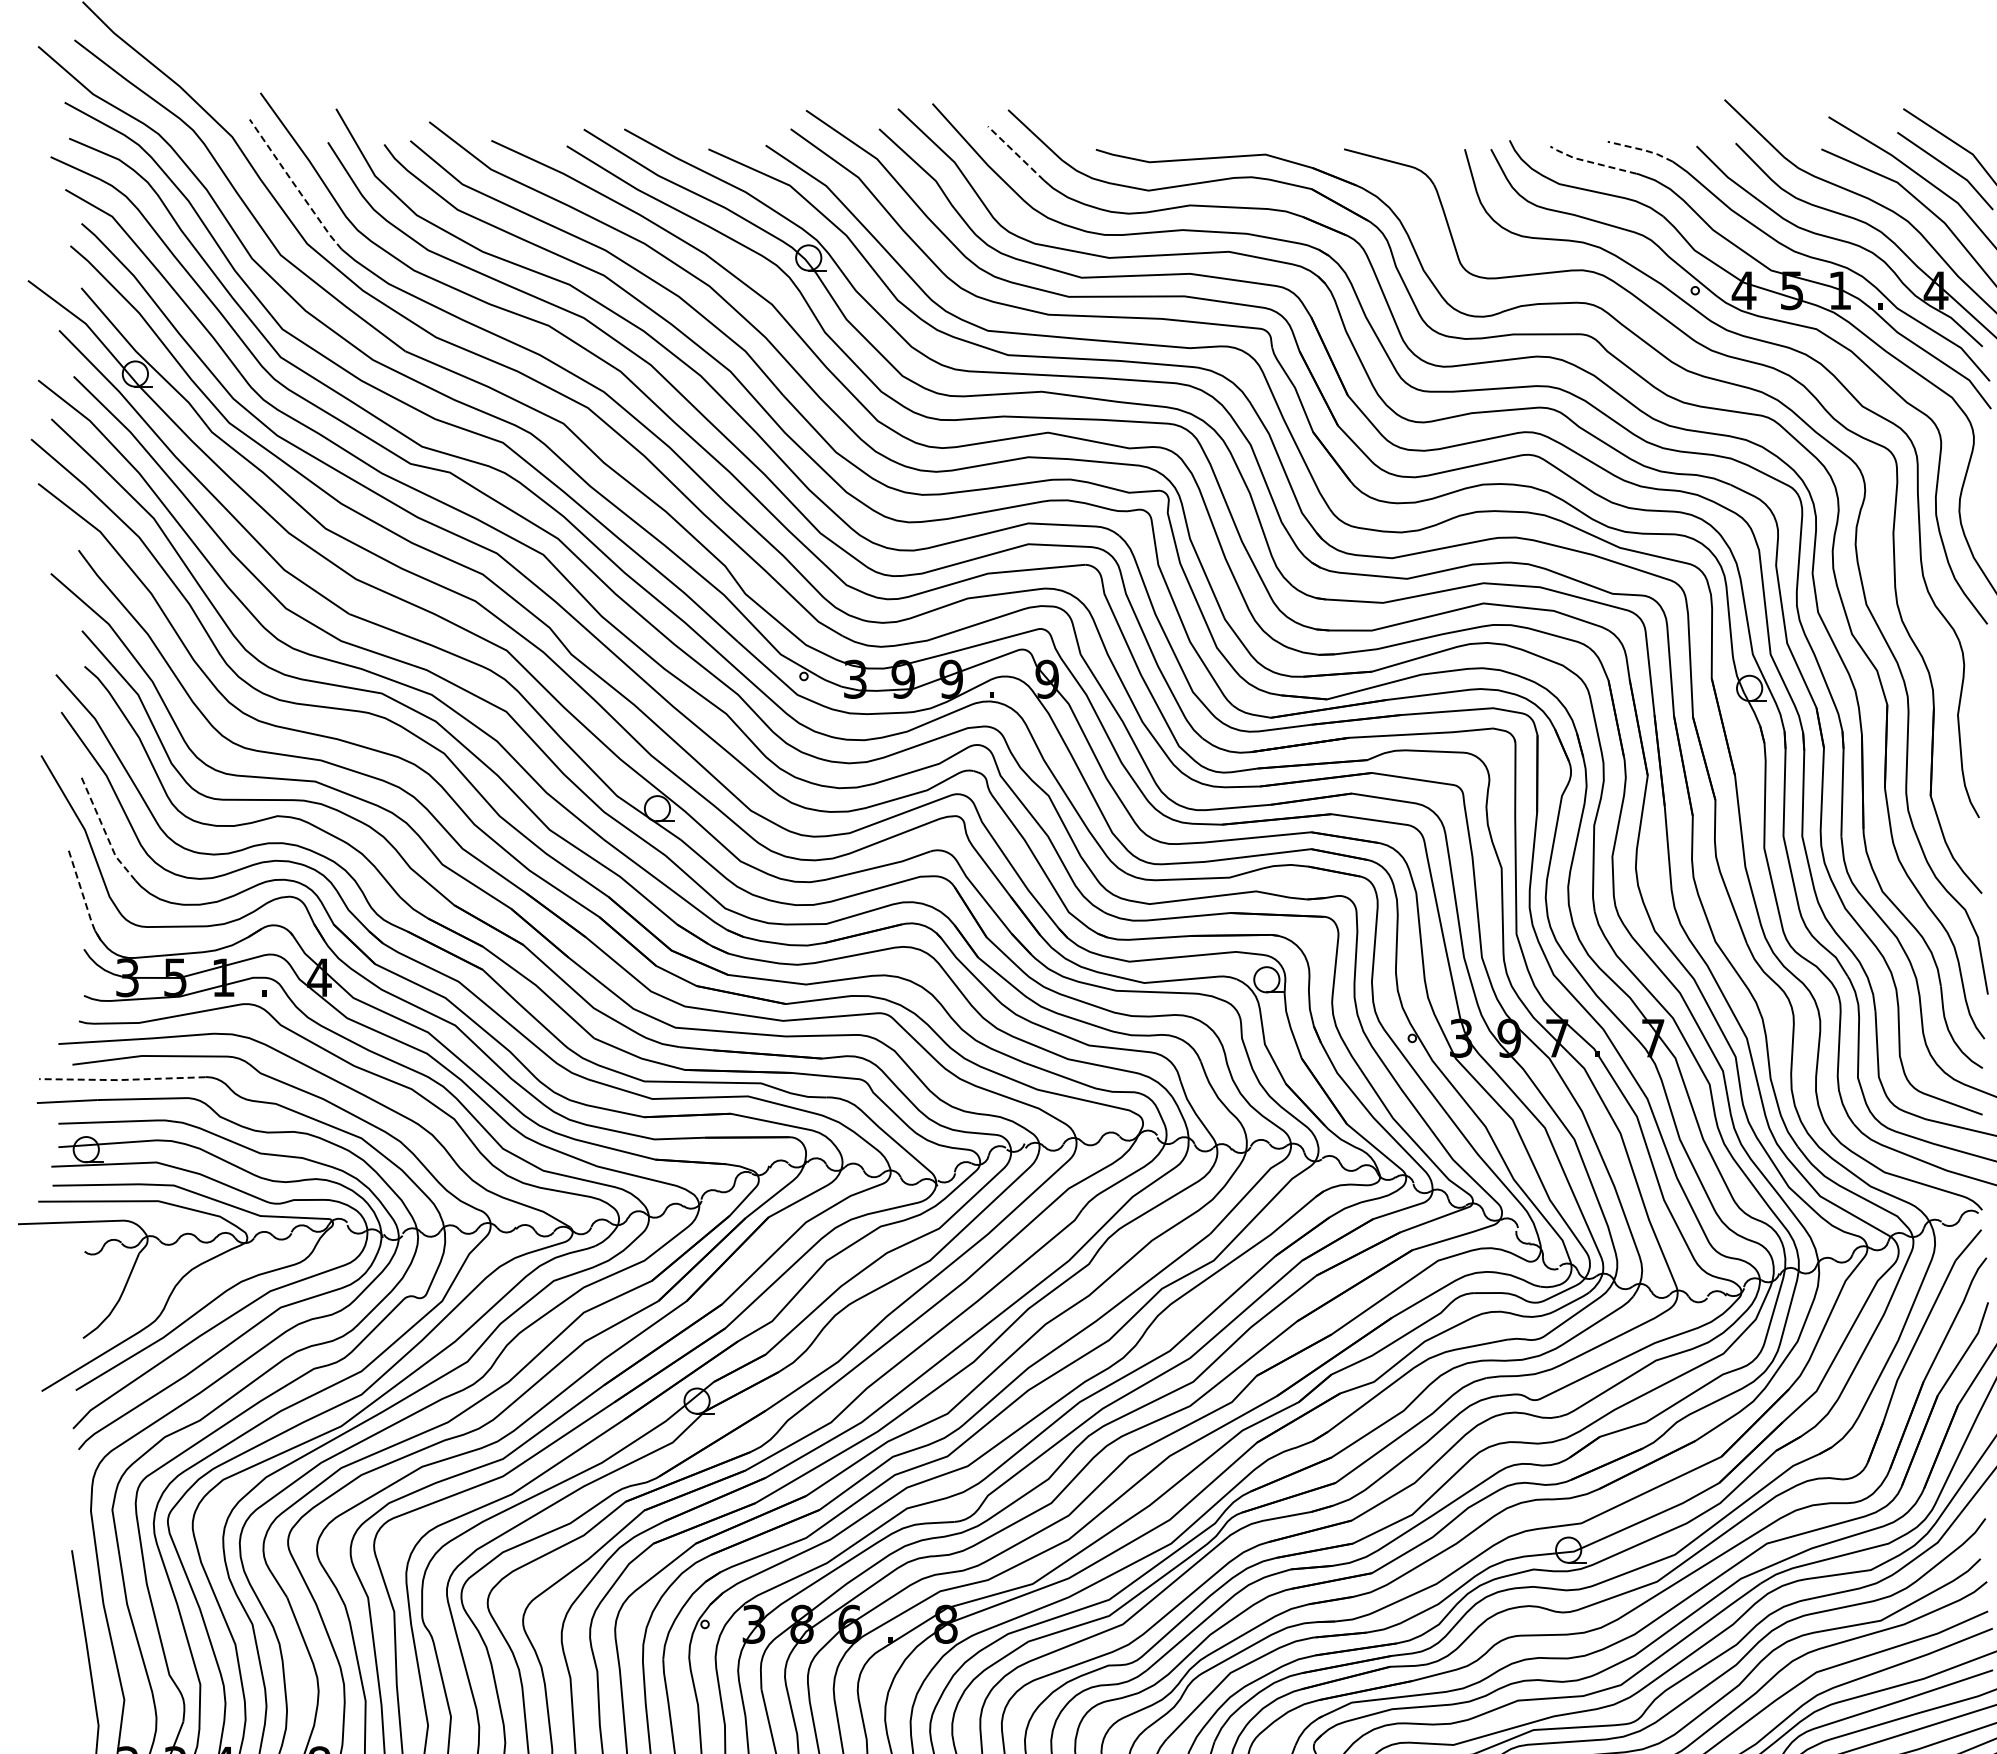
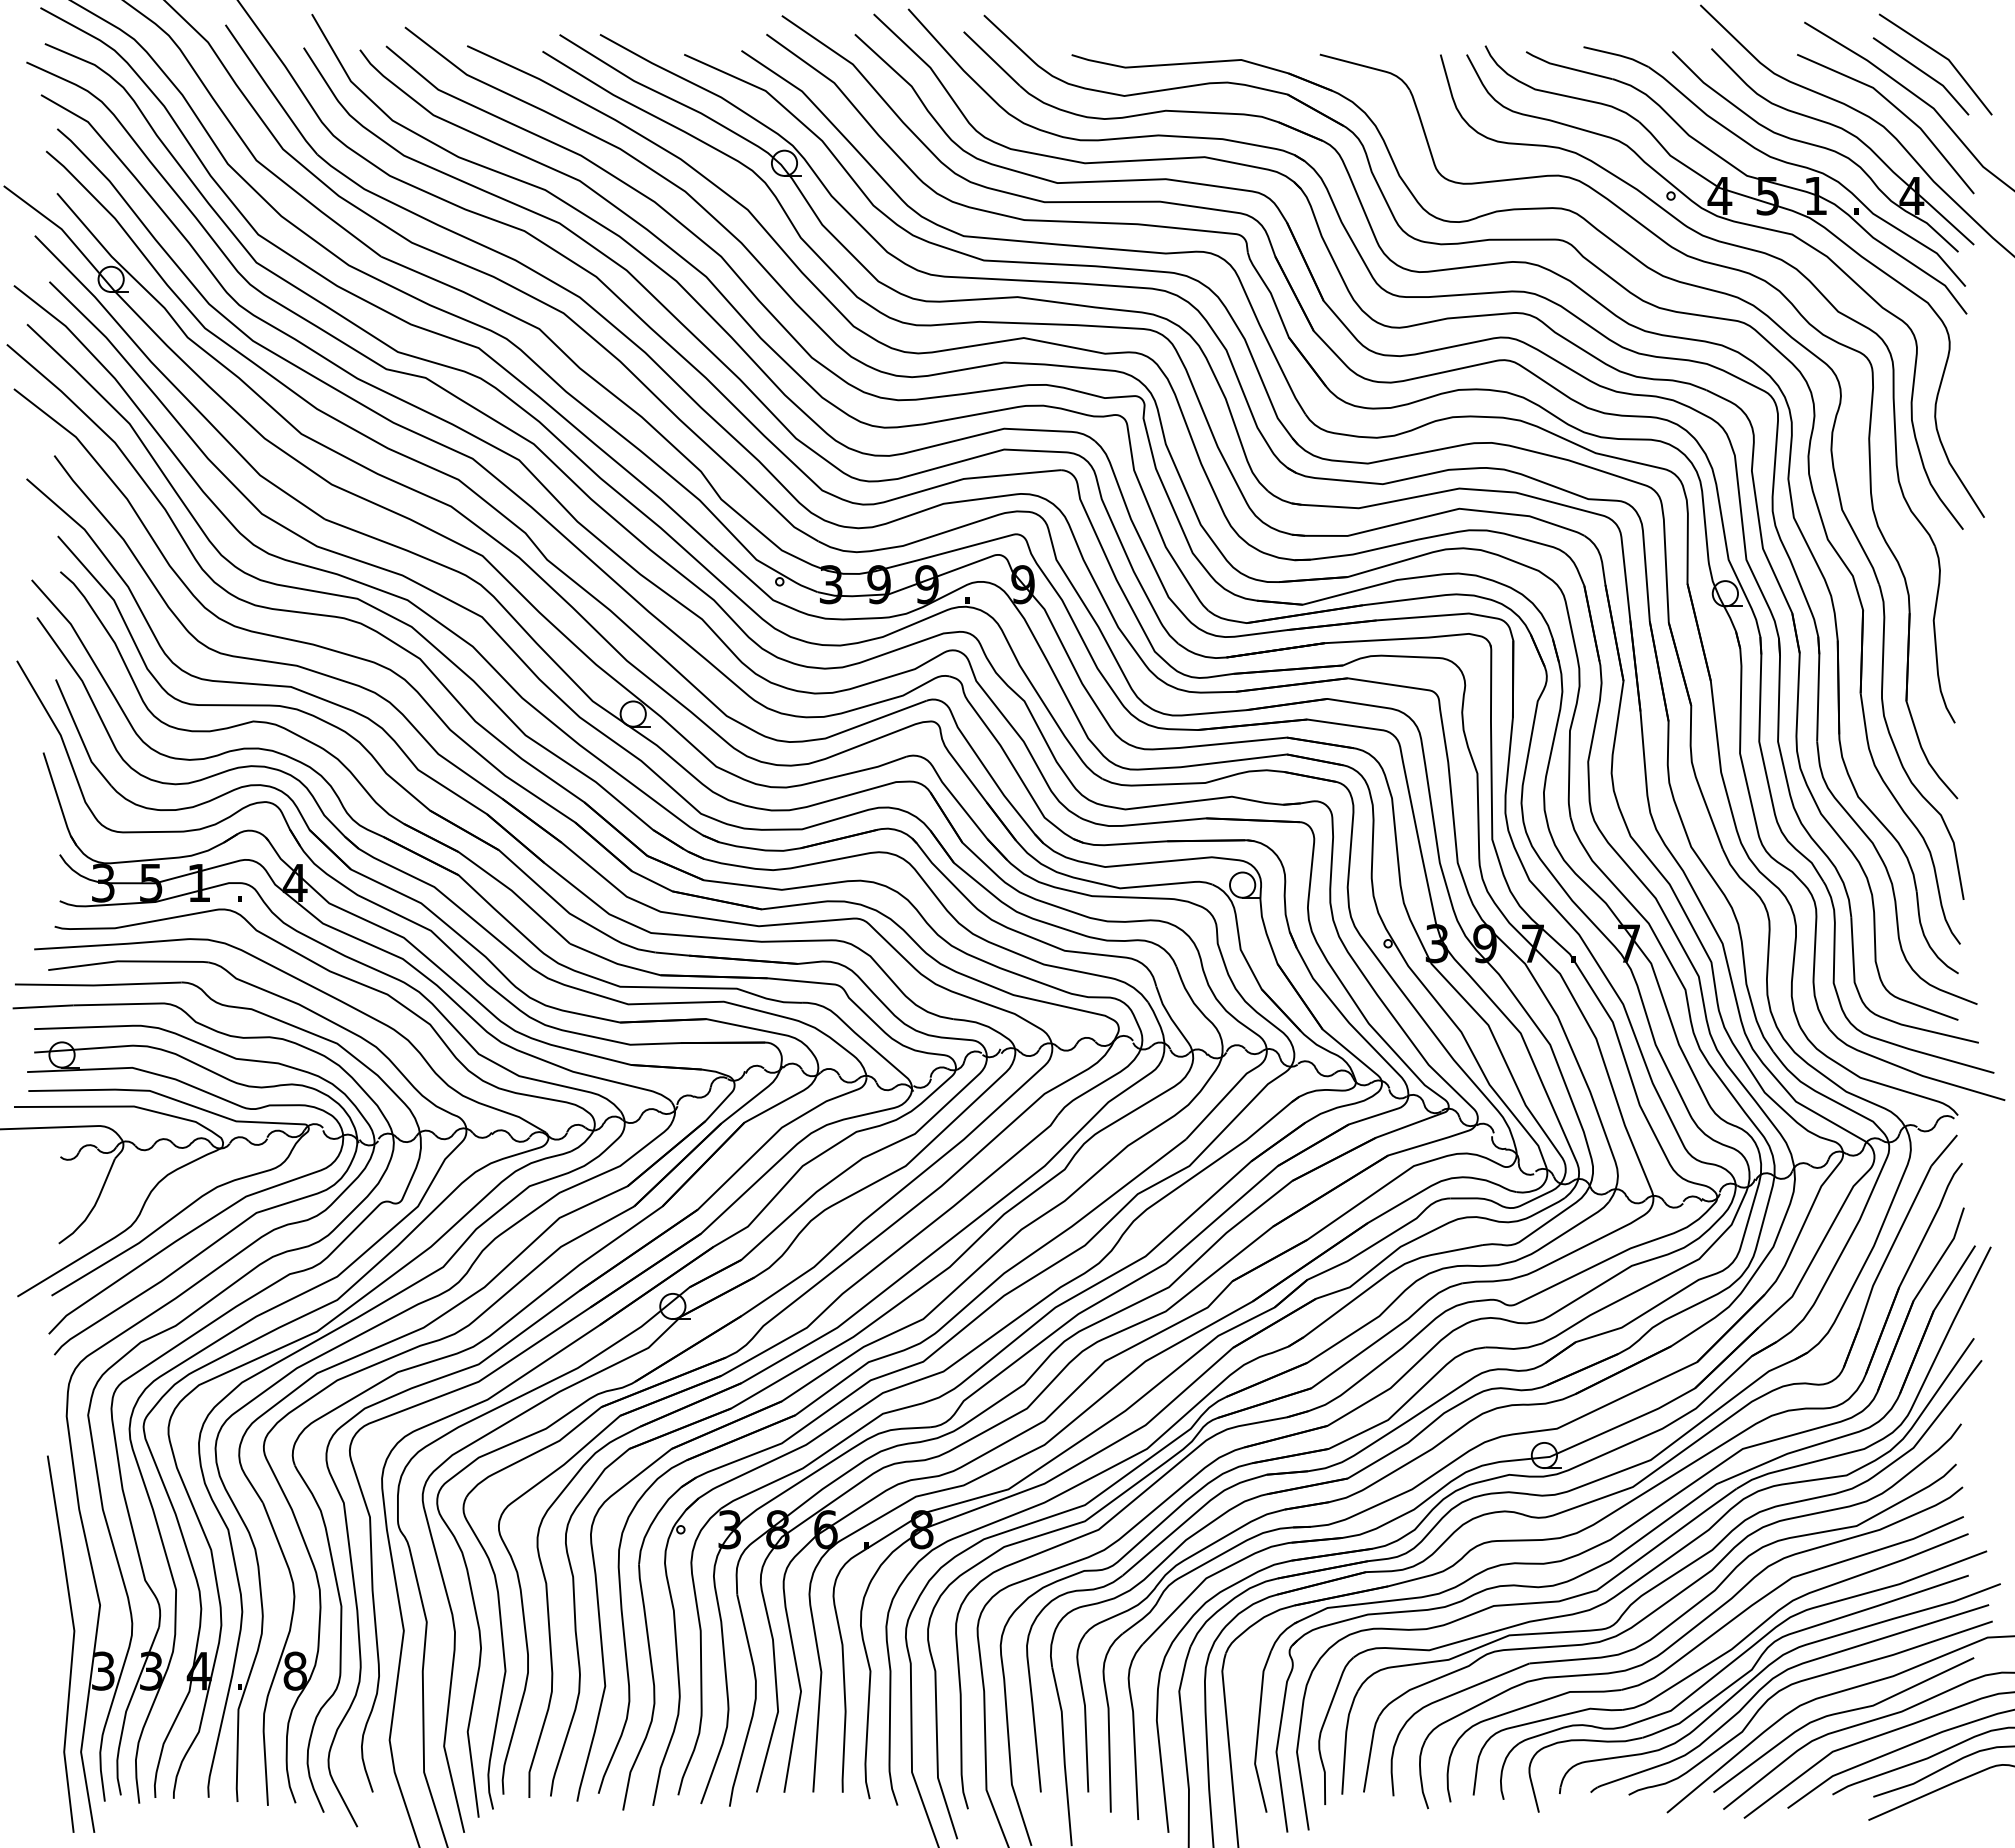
line: (1642, 150) -> (1618, 55), dashed -> solid
line: (1015, 153) -> (991, 58), dashed -> solid
line: (1591, 162) -> (1567, 67), dashed -> solid
line: (294, 185) -> (270, 90), dashed -> solid
line: (104, 830) -> (80, 735), dashed -> solid
line: (82, 895) -> (58, 800), dashed -> solid
line: (121, 1080) -> (97, 985), dashed -> solid

